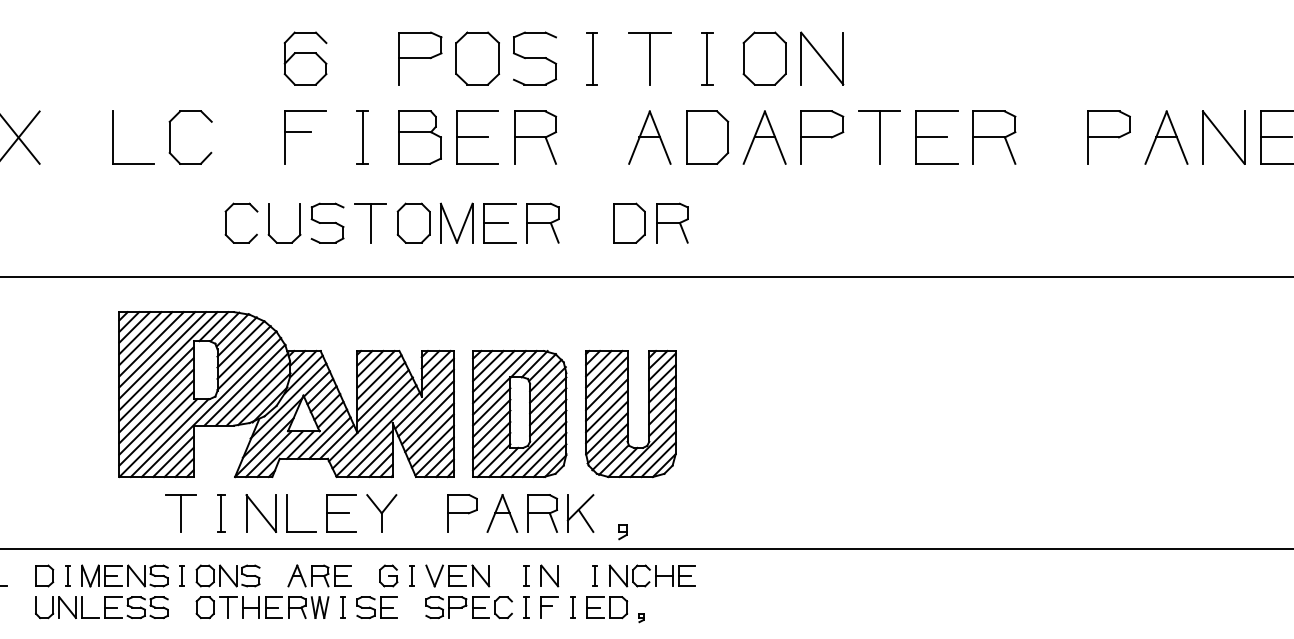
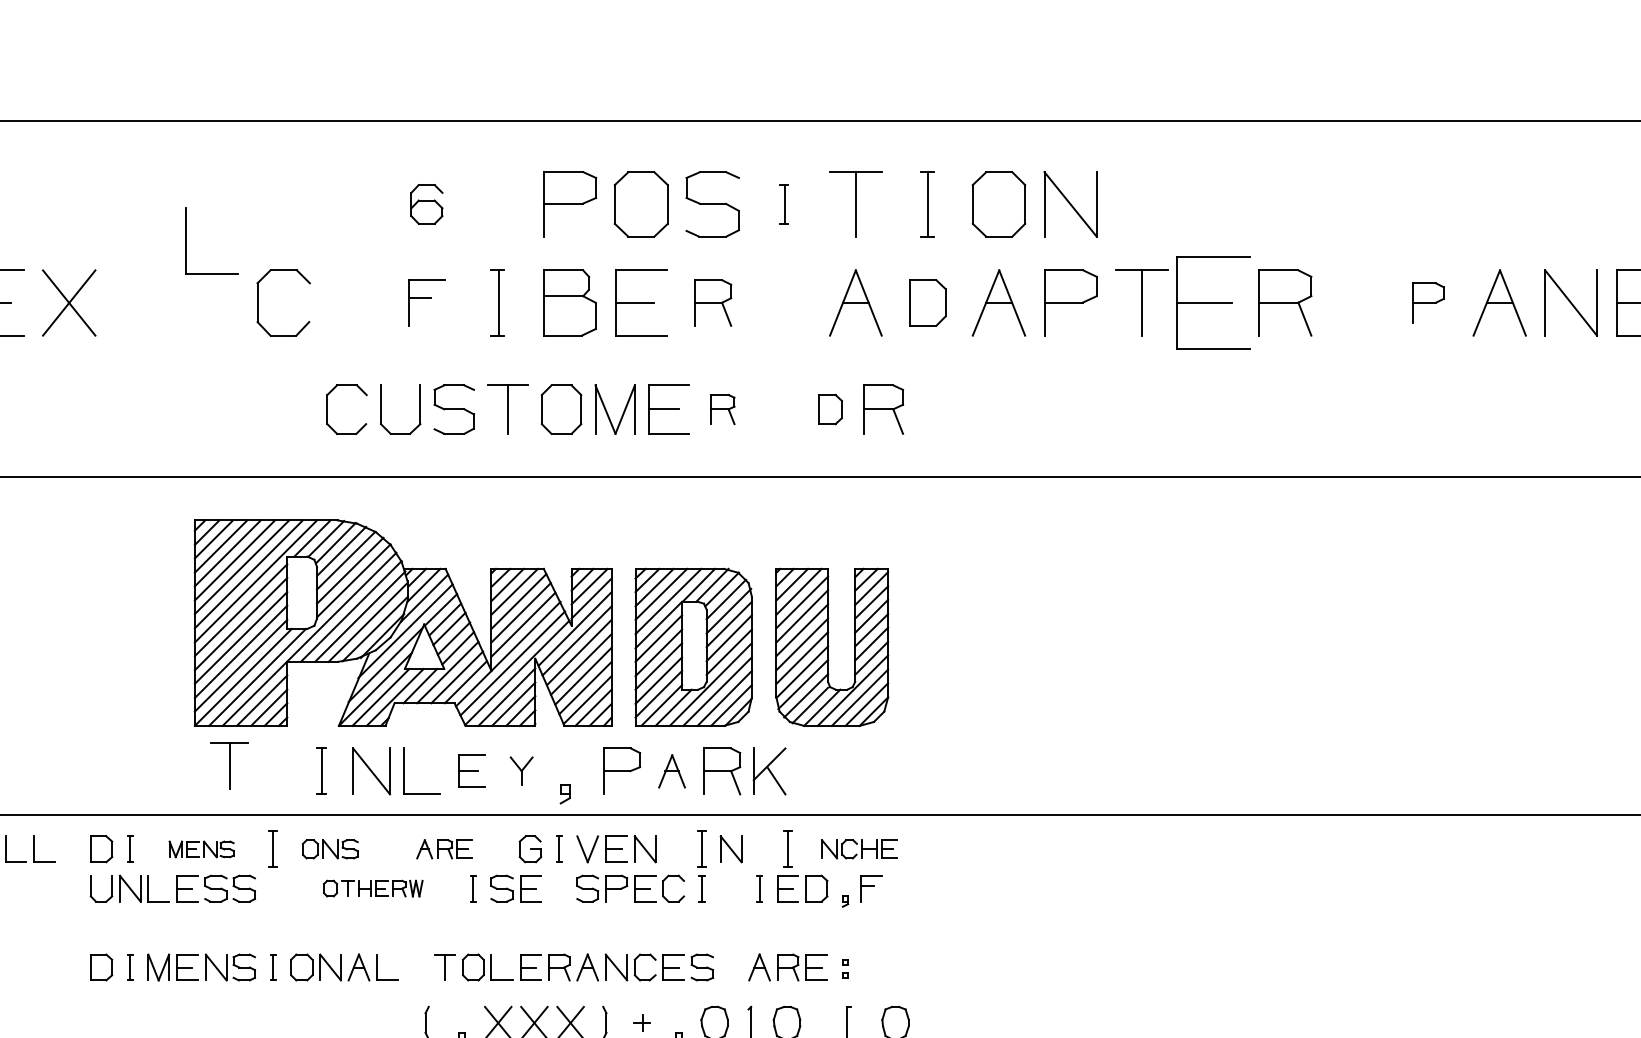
part: (305, 58) -> (426, 204), size x0.6
part: (592, 58) -> (784, 204), size x0.6
part: (112, 137) -> (186, 240), moved
part: (305, 137) -> (426, 302), size x0.7
part: (534, 137) -> (712, 302), size x0.7
part: (707, 137) -> (927, 302), size x0.7
part: (936, 137) -> (1213, 302), size x1.4
part: (1109, 137) -> (1428, 302), size x0.6
part: (542, 223) -> (722, 409), size x0.6
part: (629, 223) -> (830, 409), size x0.6
part: (180, 512) -> (229, 765), moved
part: (341, 512) -> (471, 770), size x0.7
part: (381, 512) -> (521, 770), size x0.6
part: (501, 513) -> (671, 771), size x0.7
part: (622, 532) -> (564, 794), moved
part: (182, 575) -> (273, 848), size x1.4
part: (525, 575) -> (701, 848), size x1.4
part: (594, 575) -> (787, 848), size x1.4
part: (124, 576) -> (201, 849), size x0.6
part: (228, 576) -> (330, 849), size x0.7
part: (319, 576) -> (444, 849), size x0.7
part: (652, 576) -> (859, 849), size x0.7
part: (262, 607) -> (373, 888), size x0.6
part: (550, 607) -> (871, 888), moved

